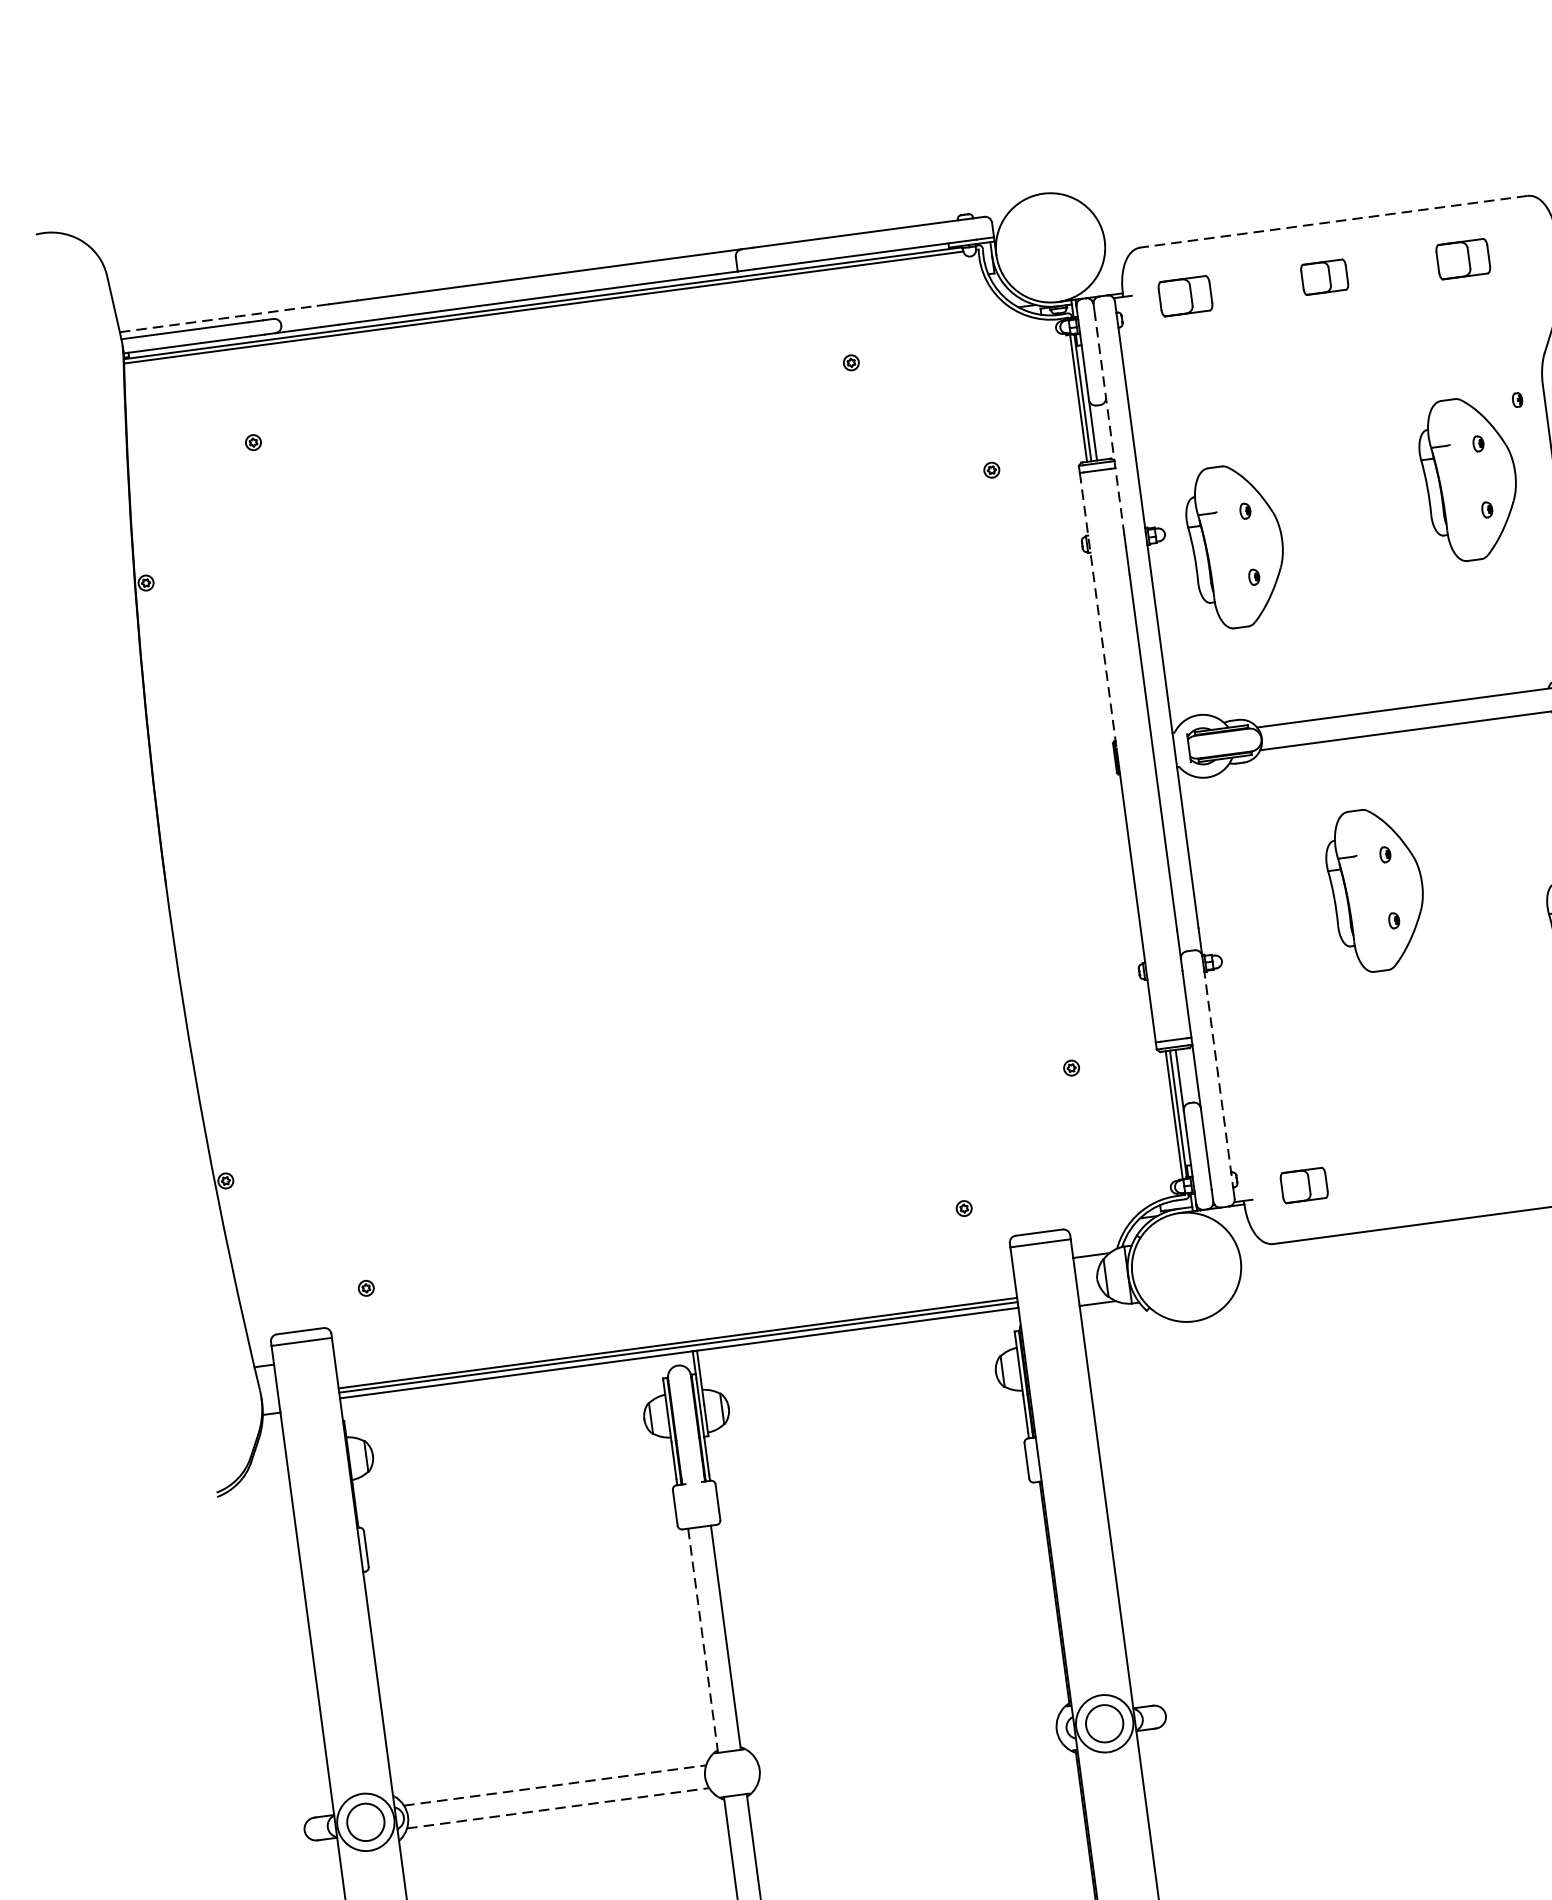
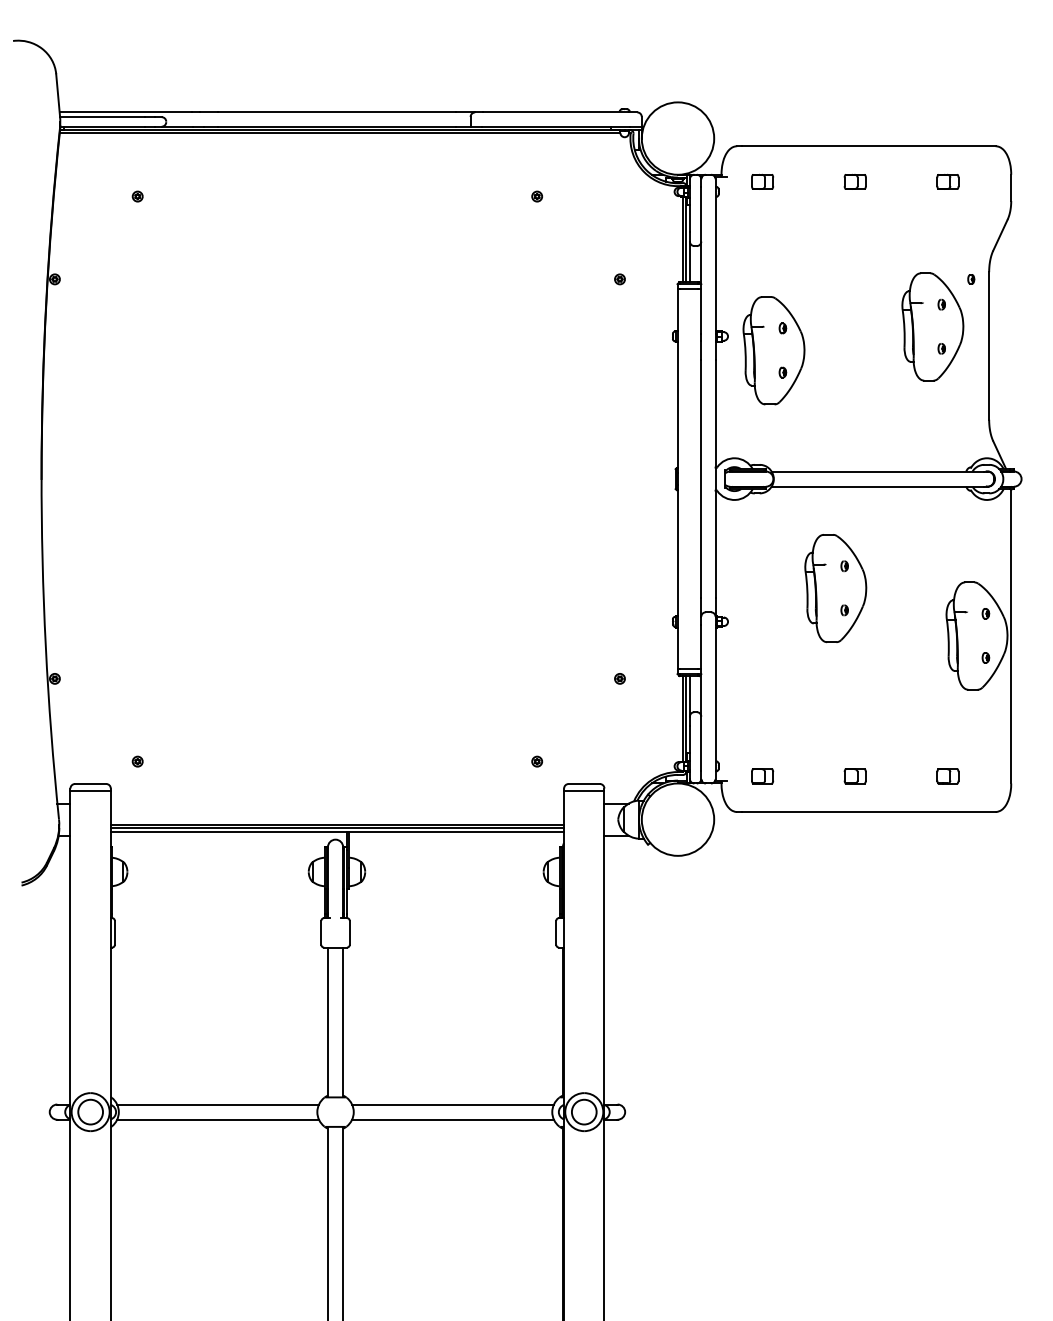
line: (1337, 221) -> (868, 146), dashed -> solid
part: (1462, 258) -> (947, 181), size x0.62
part: (1323, 276) -> (854, 181), size x0.71
part: (1185, 295) -> (762, 181), size x0.62
line: (219, 318) -> (126, 112), dashed -> solid
line: (1109, 424) -> (701, 259), dashed -> solid
line: (1098, 611) -> (677, 381), dashed -> solid
line: (1218, 1078) -> (715, 698), dashed -> solid
part: (1442, 1167) -> (854, 776), added
part: (1304, 1185) -> (762, 776), size x0.71
line: (702, 1640) -> (327, 1022), dashed -> solid
line: (905, 1738) -> (452, 1104), added
line: (908, 1761) -> (452, 1119), added
line: (555, 1785) -> (218, 1104), dashed -> solid
line: (558, 1807) -> (218, 1119), dashed -> solid

